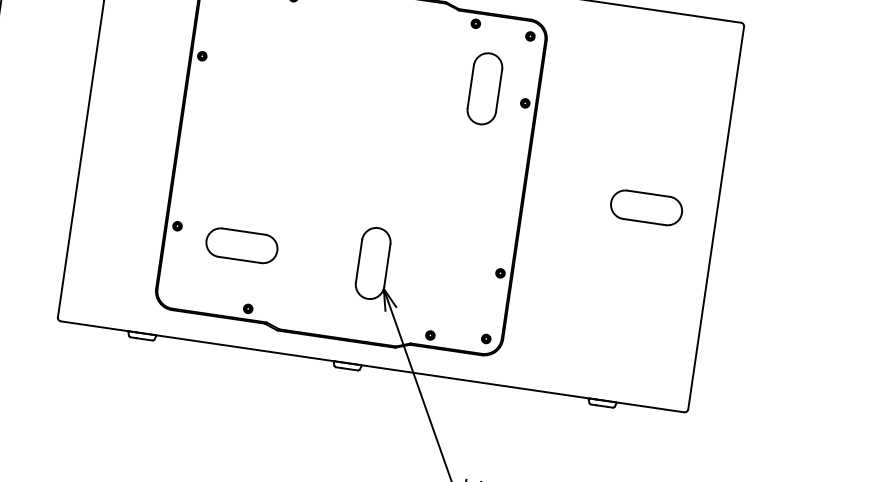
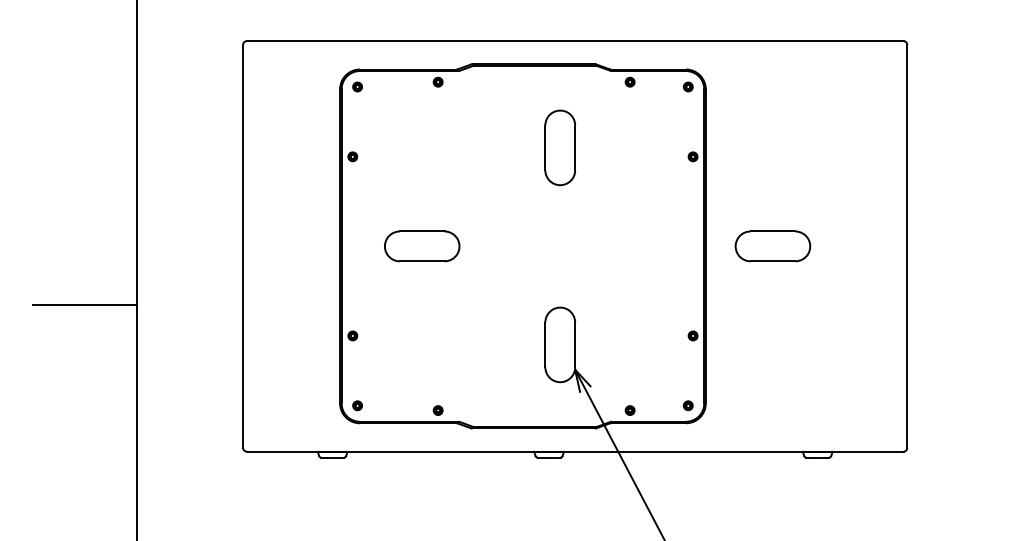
part: (485, 88) -> (560, 147), moved
part: (646, 207) -> (772, 246), moved
part: (242, 245) -> (422, 246), moved
part: (172, 292) -> (357, 405), added

